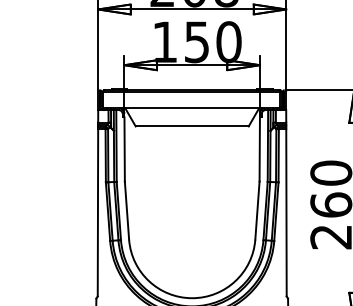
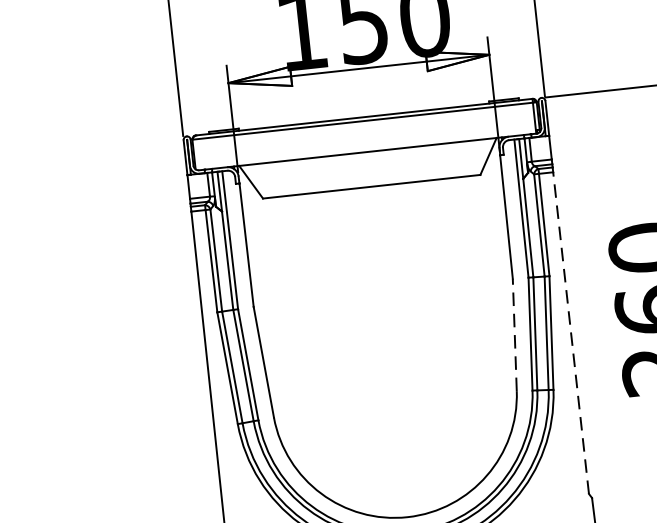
line: (257, 210) -> (514, 334), solid -> dashed
line: (286, 212) -> (571, 332), solid -> dashed

